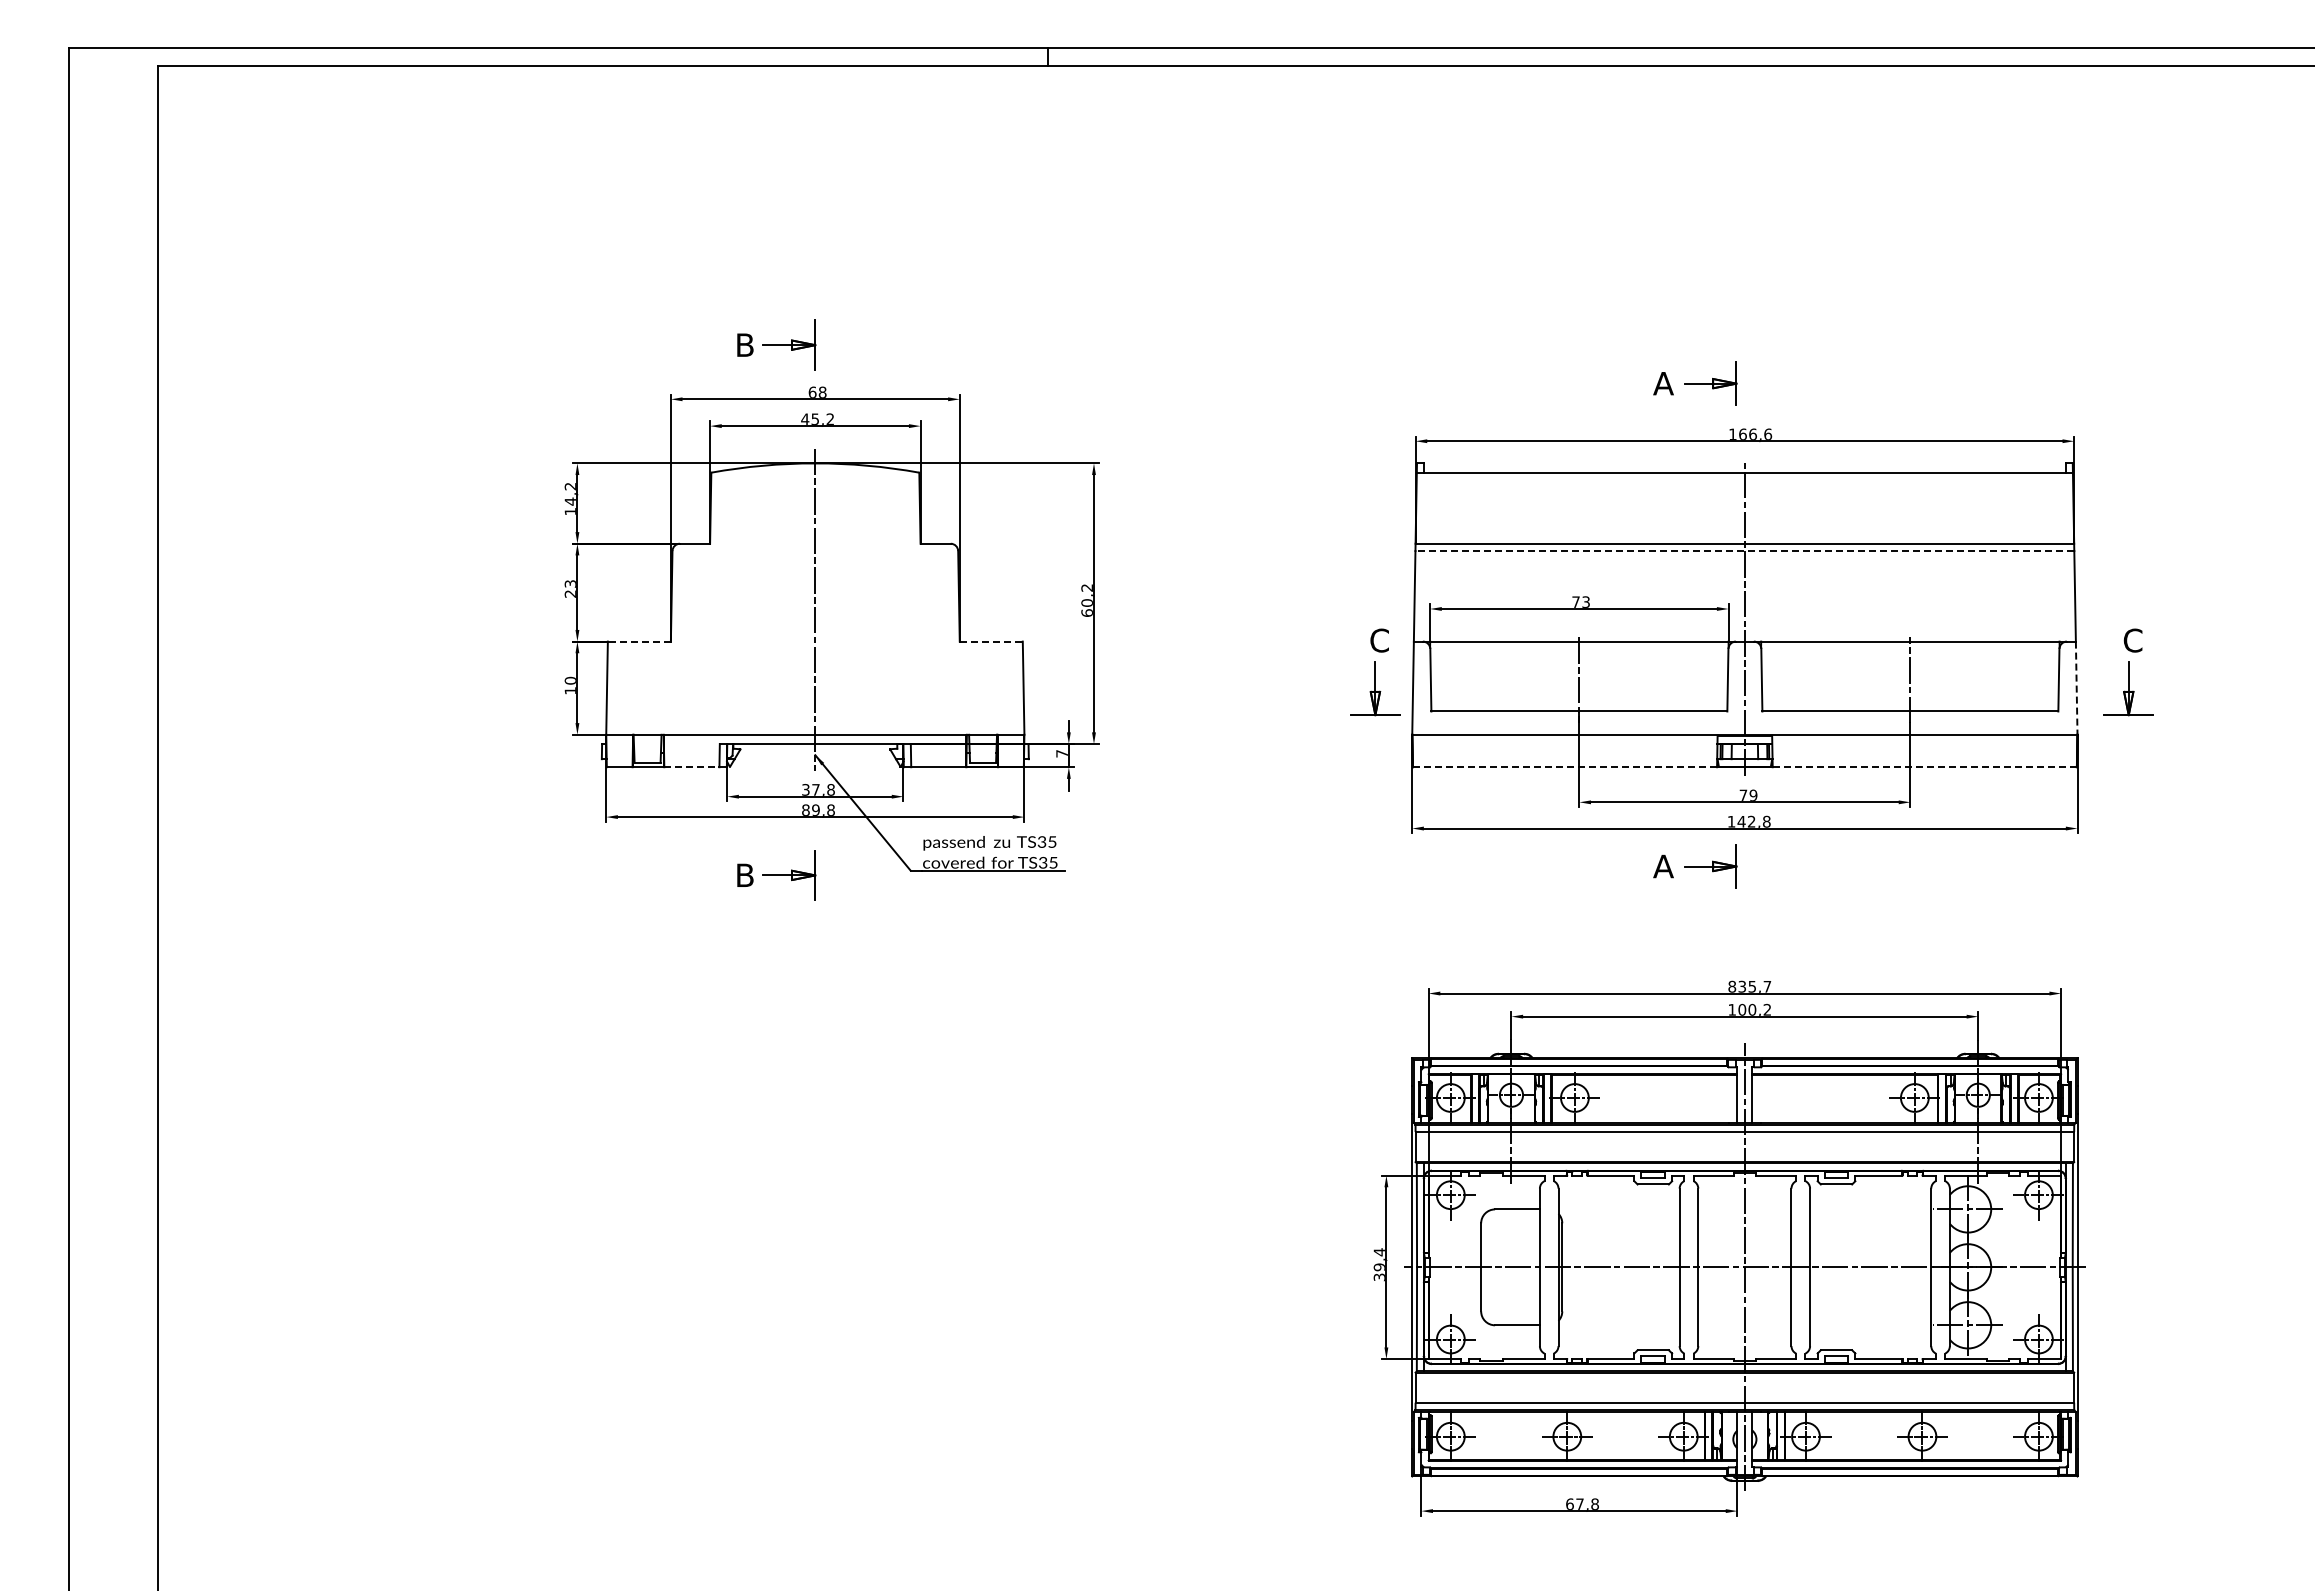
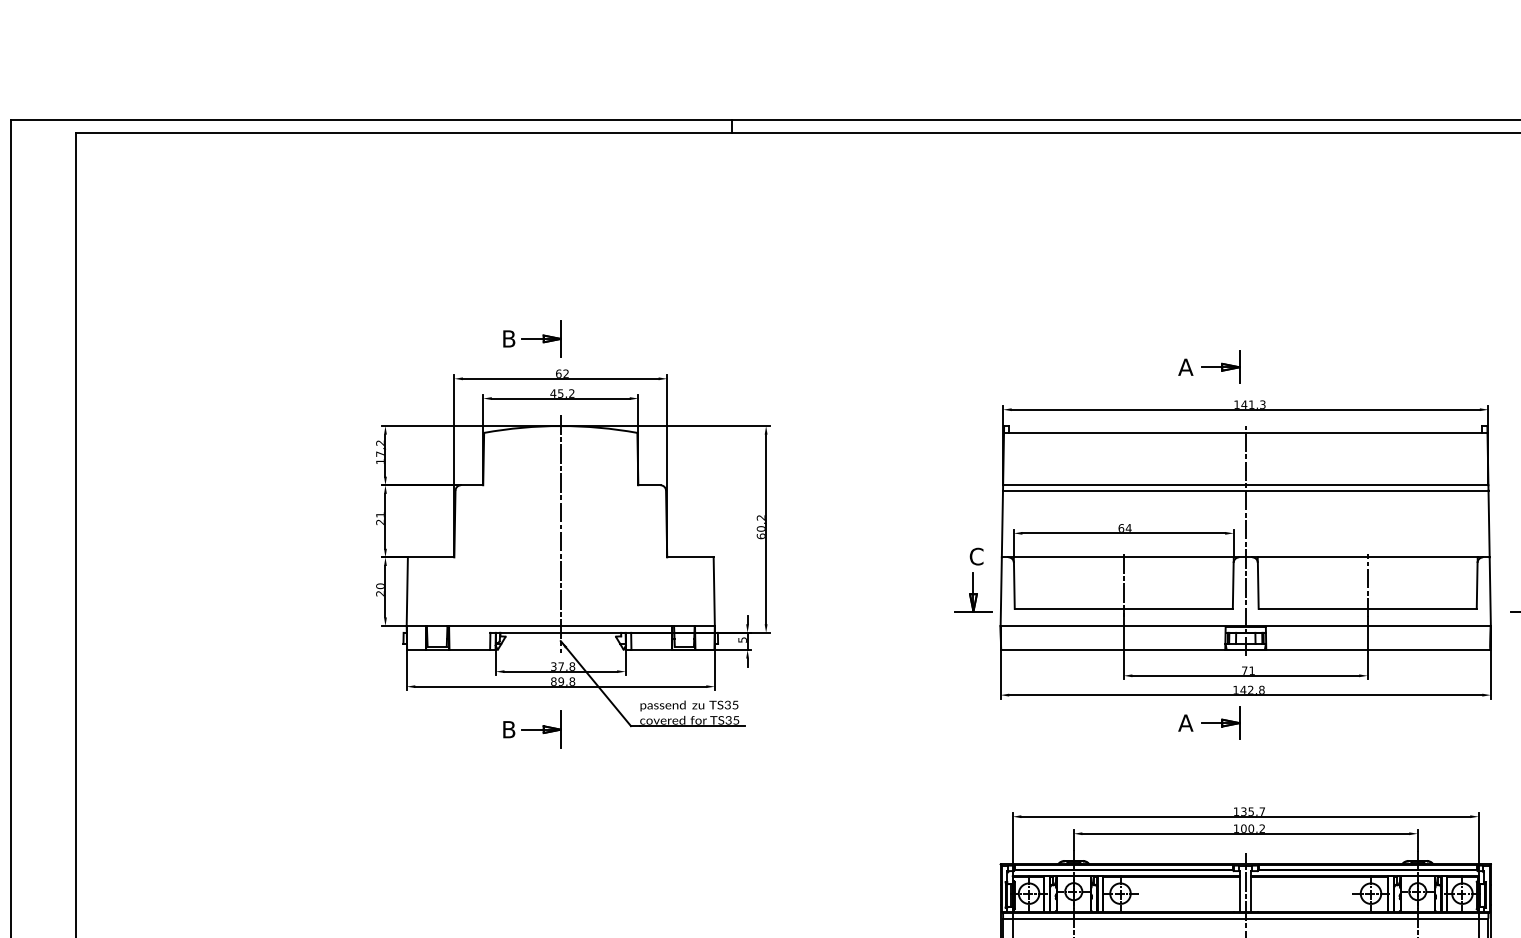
text: (822, 391) -> (566, 373), 68 -> 62
text: (1755, 433) -> (1253, 404), 166,6 -> 141,3
text: (569, 501) -> (379, 454), 14,2 -> 17,2
line: (1744, 551) -> (1245, 490), dashed -> solid
text: (569, 583) -> (379, 514), 23 -> 21
text: (1581, 601) -> (1125, 527), 73 -> 64
line: (639, 641) -> (431, 557), dashed -> solid
line: (991, 641) -> (690, 557), dashed -> solid
line: (2076, 688) -> (1490, 591), dashed -> solid
text: (569, 690) -> (379, 593), 10 -> 20
text: (1061, 753) -> (742, 639), 7 -> 5
line: (691, 767) -> (469, 650), dashed -> solid
line: (1565, 767) -> (1113, 650), dashed -> solid
line: (1924, 767) -> (1378, 650), dashed -> solid
text: (1753, 794) -> (1252, 670), 79 -> 71
text: (1732, 986) -> (1236, 811), 835,7 -> 135,7

